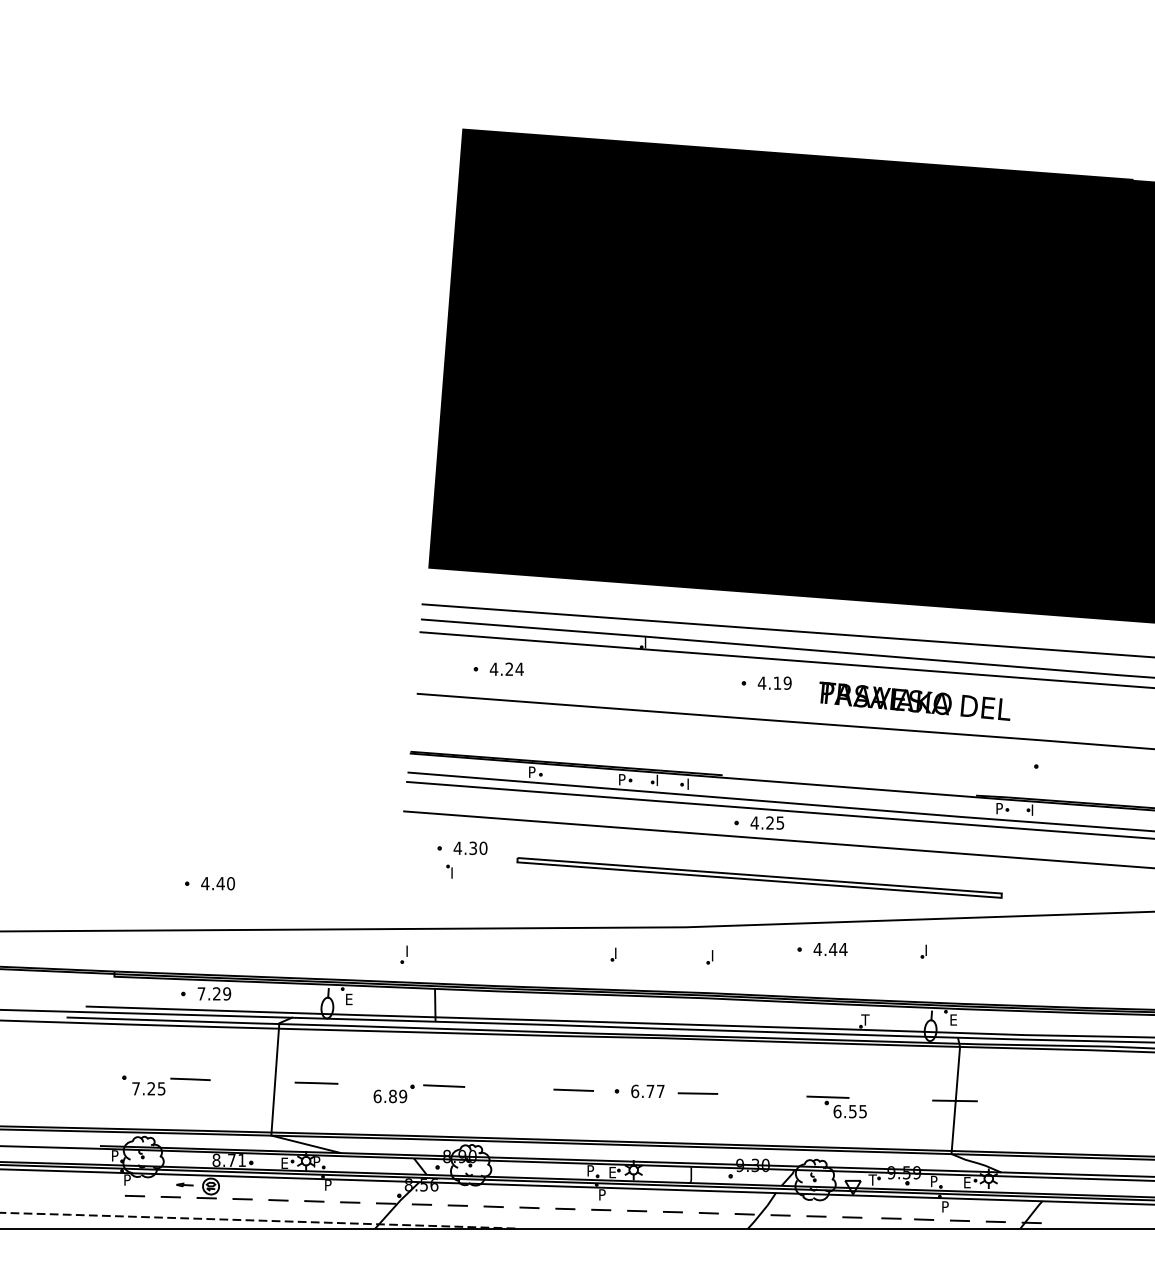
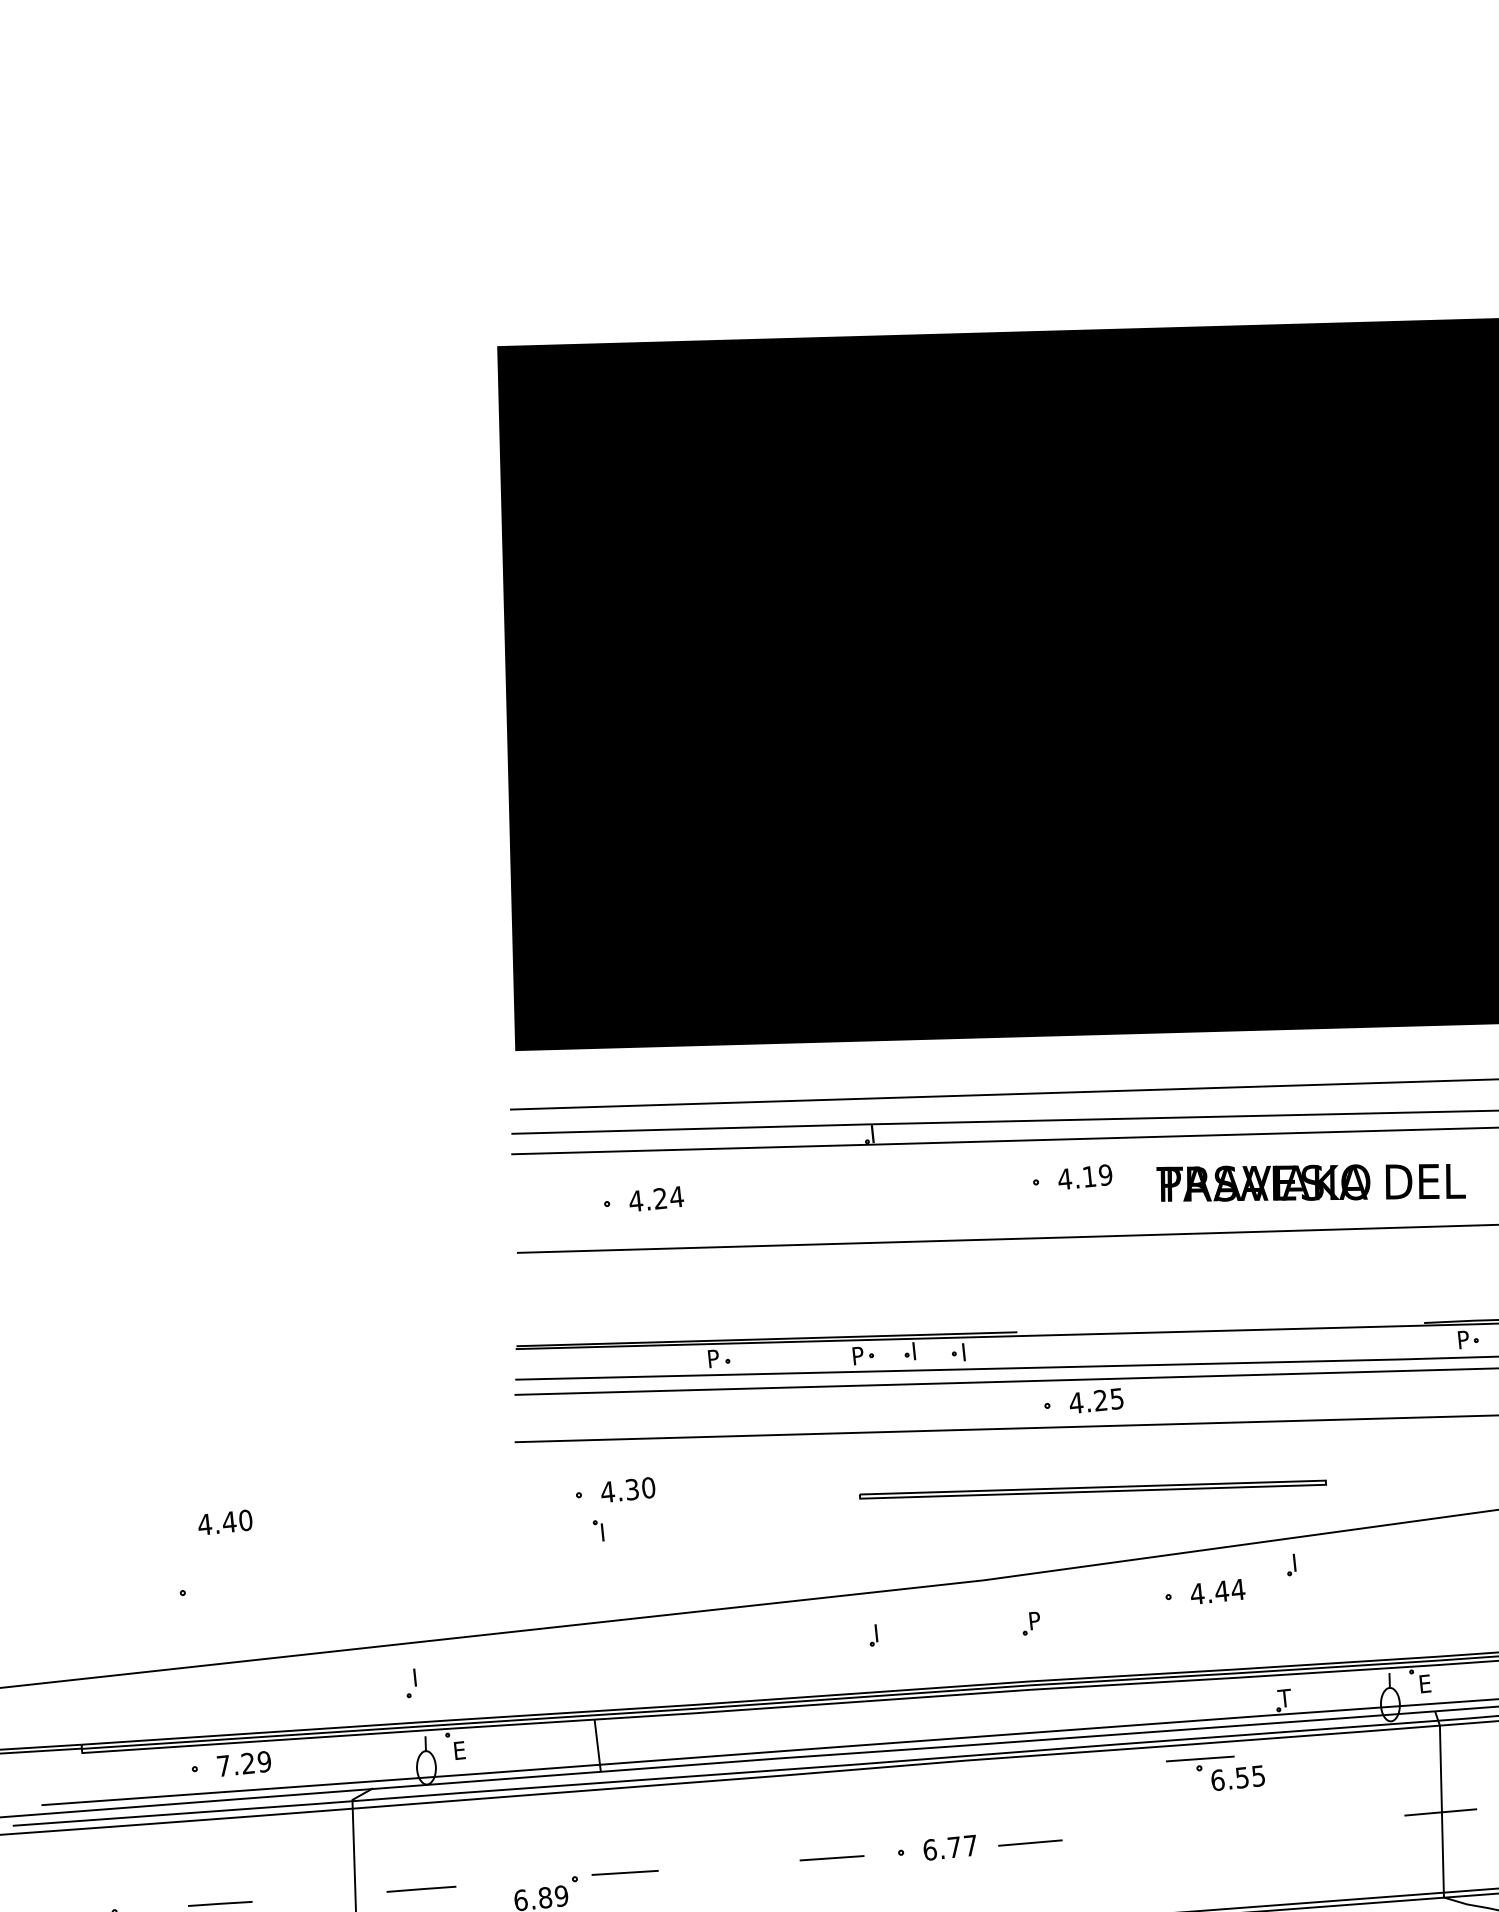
part: (759, 877) -> (1092, 1488), size x0.6
text: (217, 883) -> (224, 1522), moved
part: (923, 951) -> (1290, 1565), moved
text: (715, 953) -> (1035, 1617), I -> P
part: (403, 954) -> (409, 1683), moved
part: (836, 1106) -> (1215, 1772), moved

